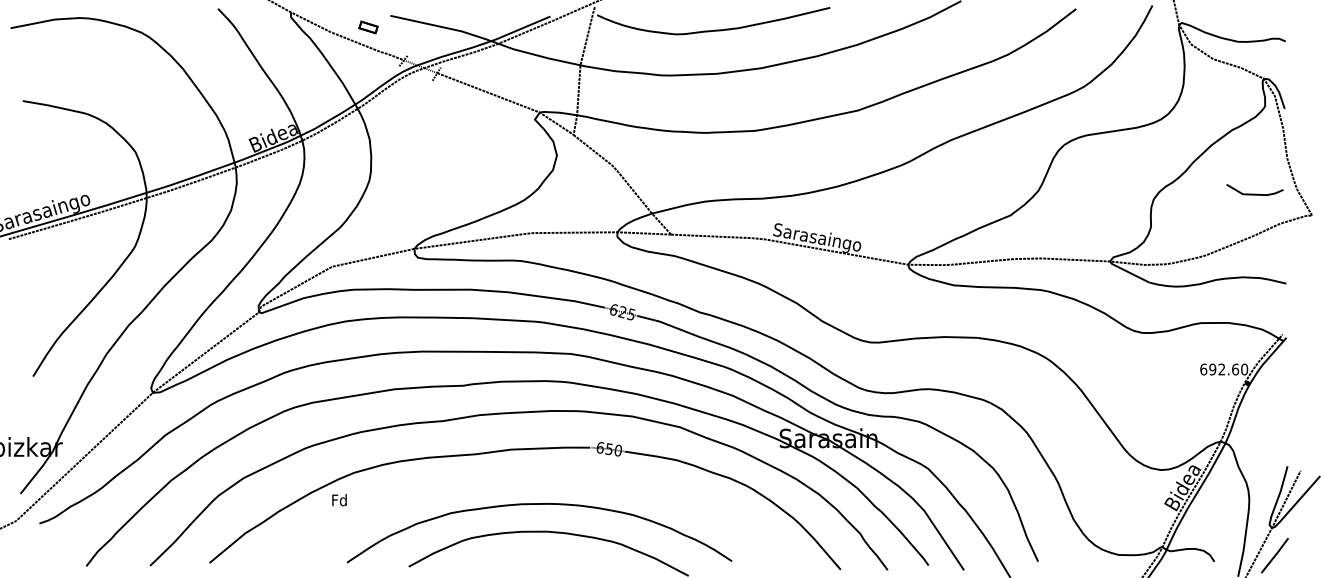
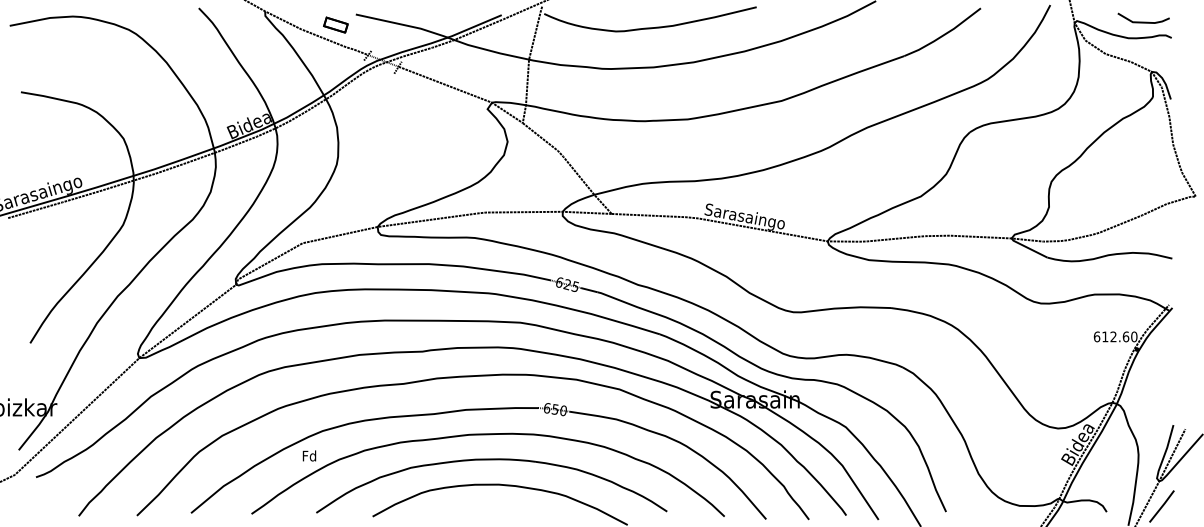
part: (368, 27) -> (335, 25), size x1.43
line: (1254, 193) -> (1143, 21), moved
text: (1212, 369) -> (1105, 336), 692.60 -> 612.60
curve: (535, 477) -> (488, 435), added

